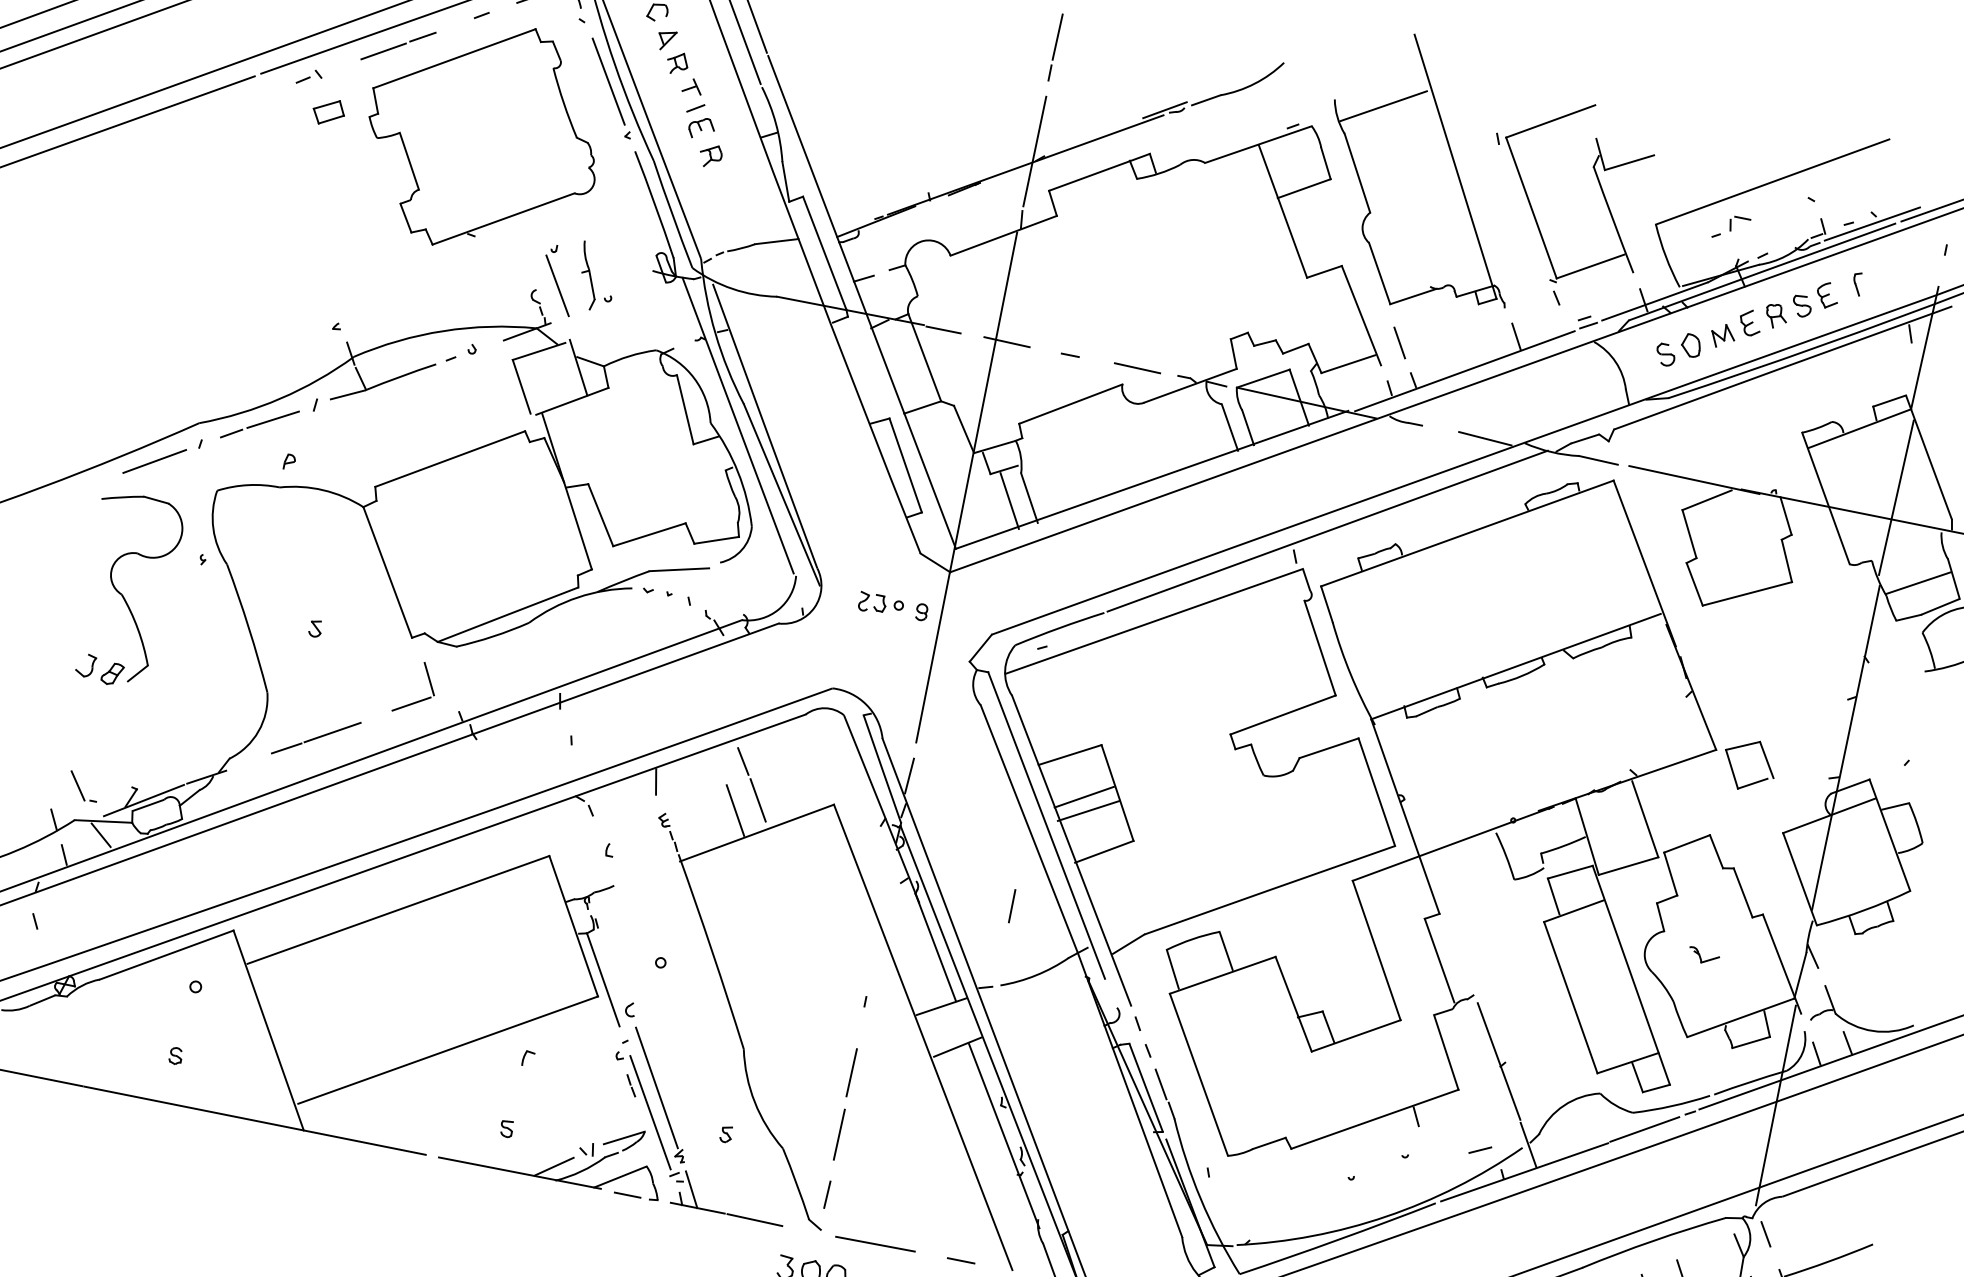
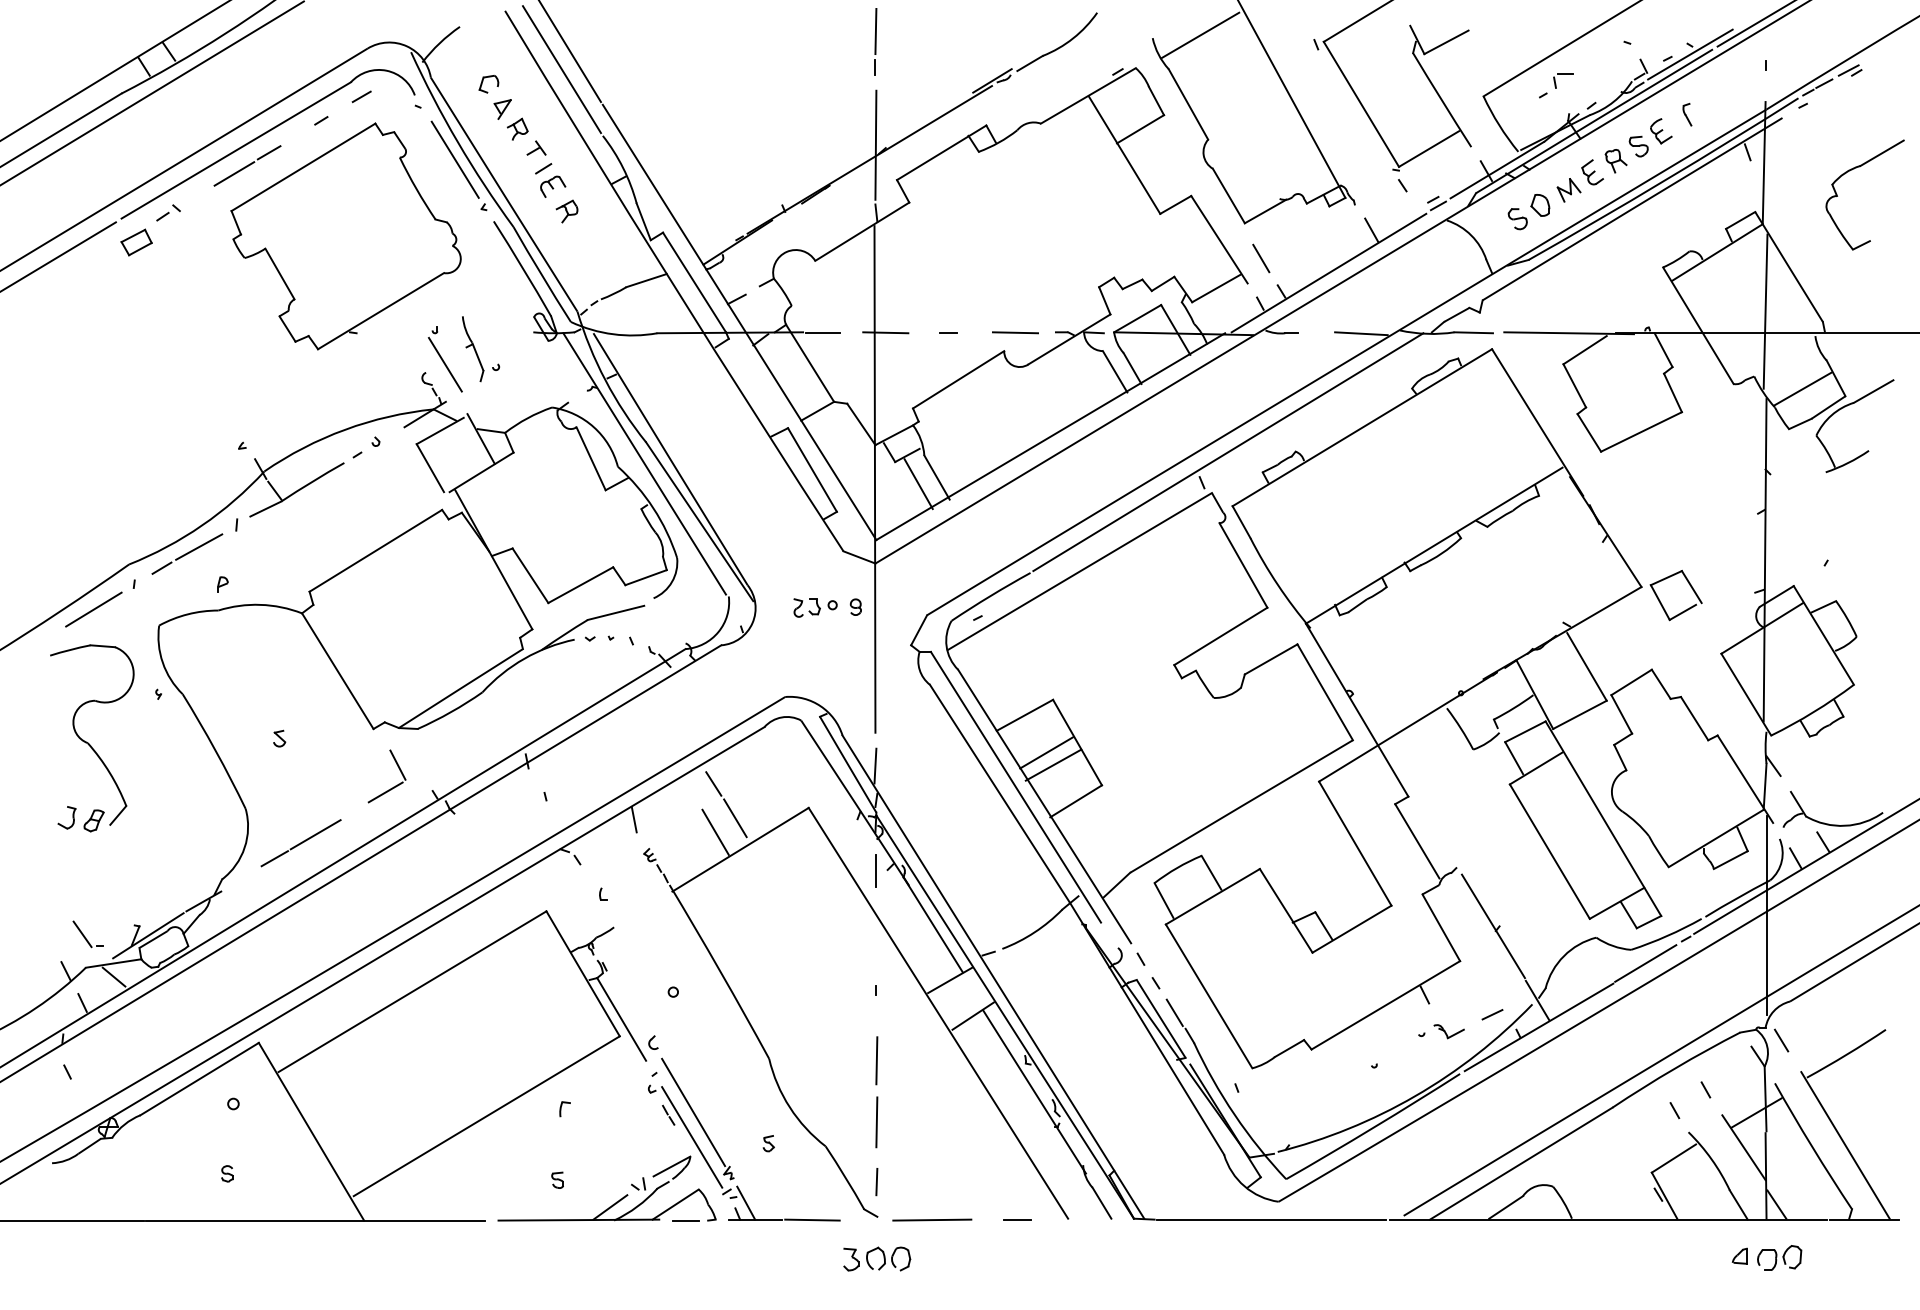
part: (328, 112) -> (136, 242), moved
line: (1011, 905) -> (875, 870), moved
part: (1703, 955) -> (1448, 1031), moved

